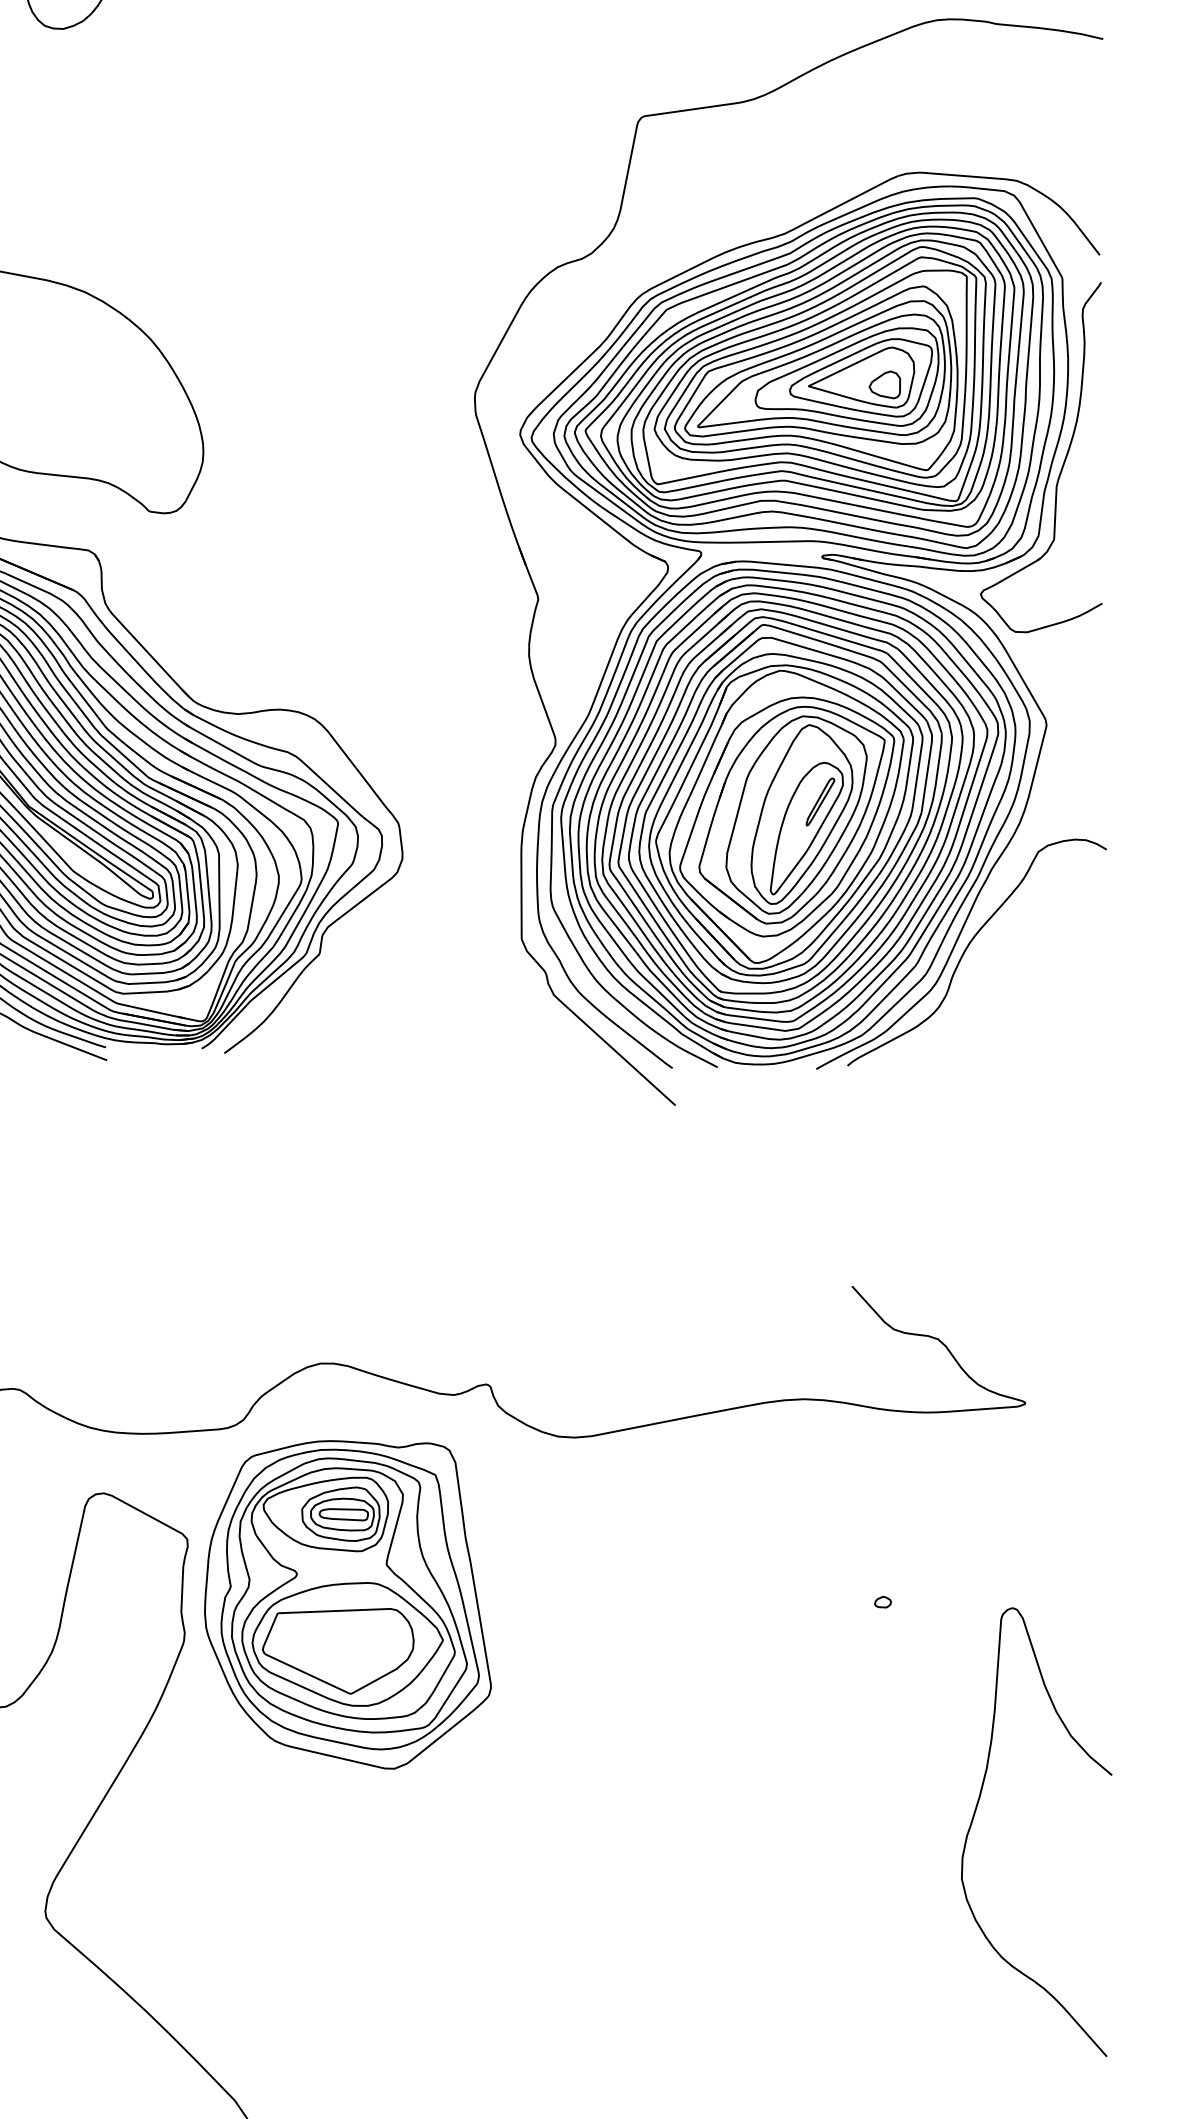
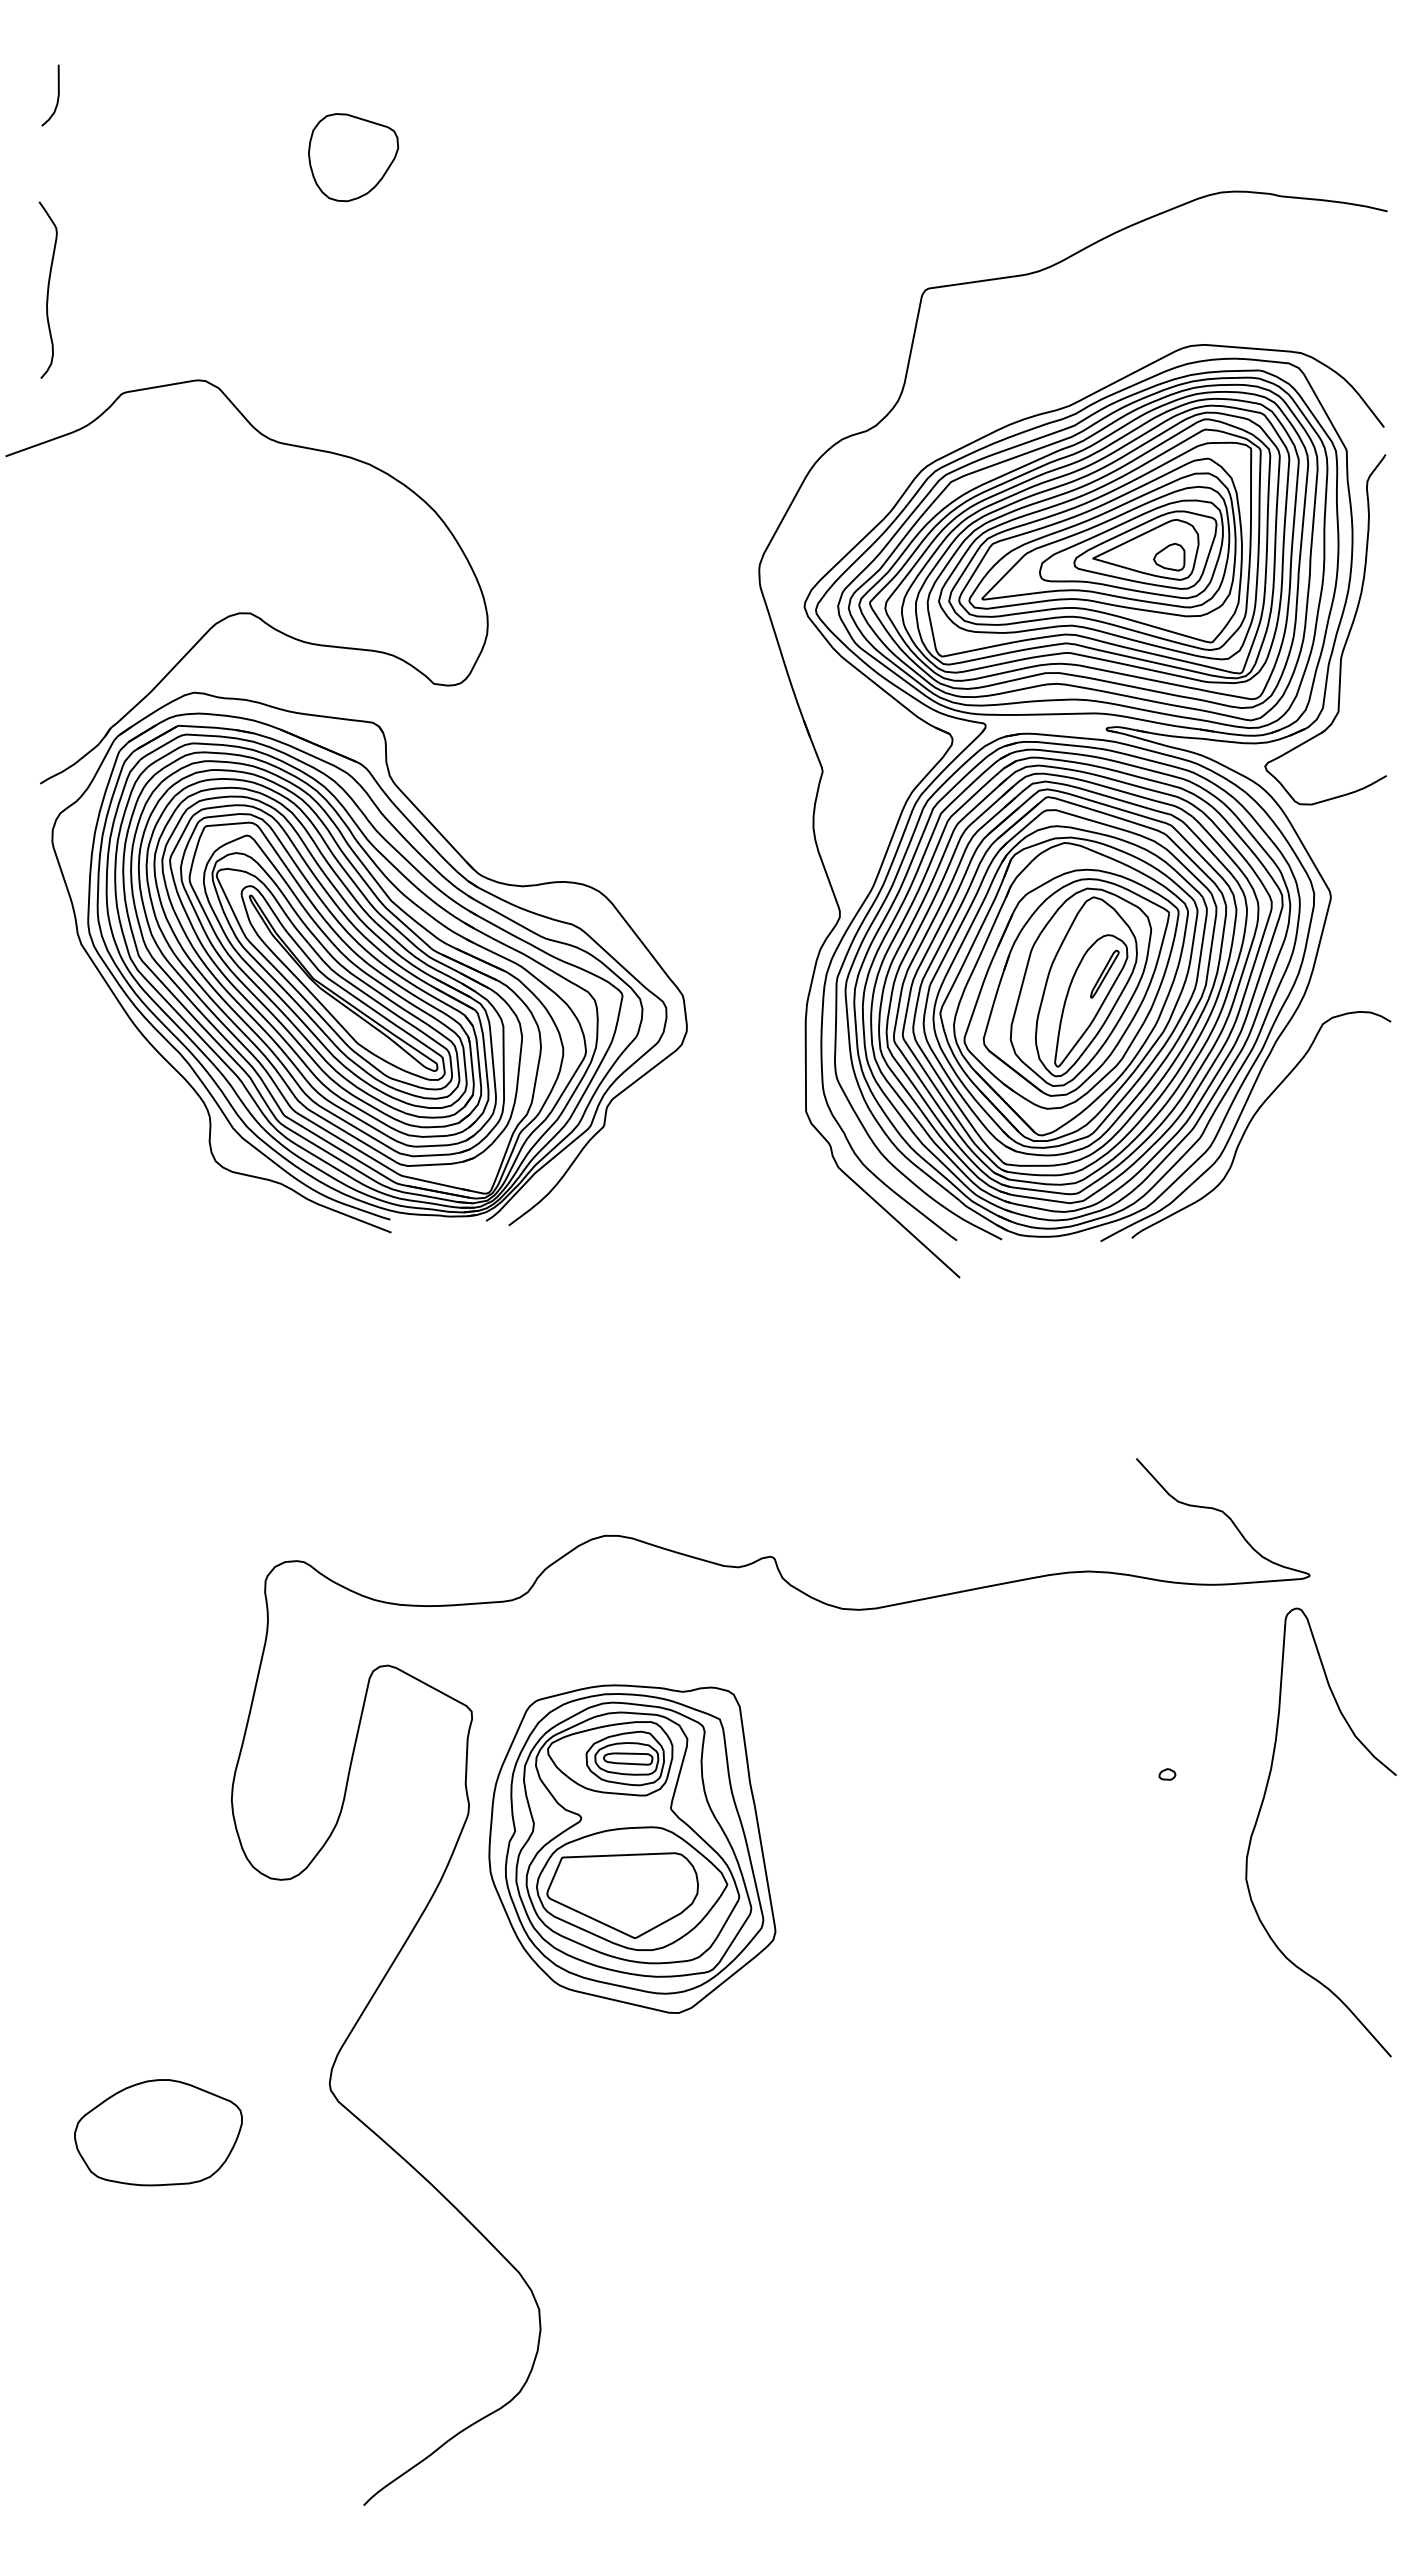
part: (348, 1604) -> (632, 1848), moved
curve: (976, 1812) -> (1260, 1812), moved

